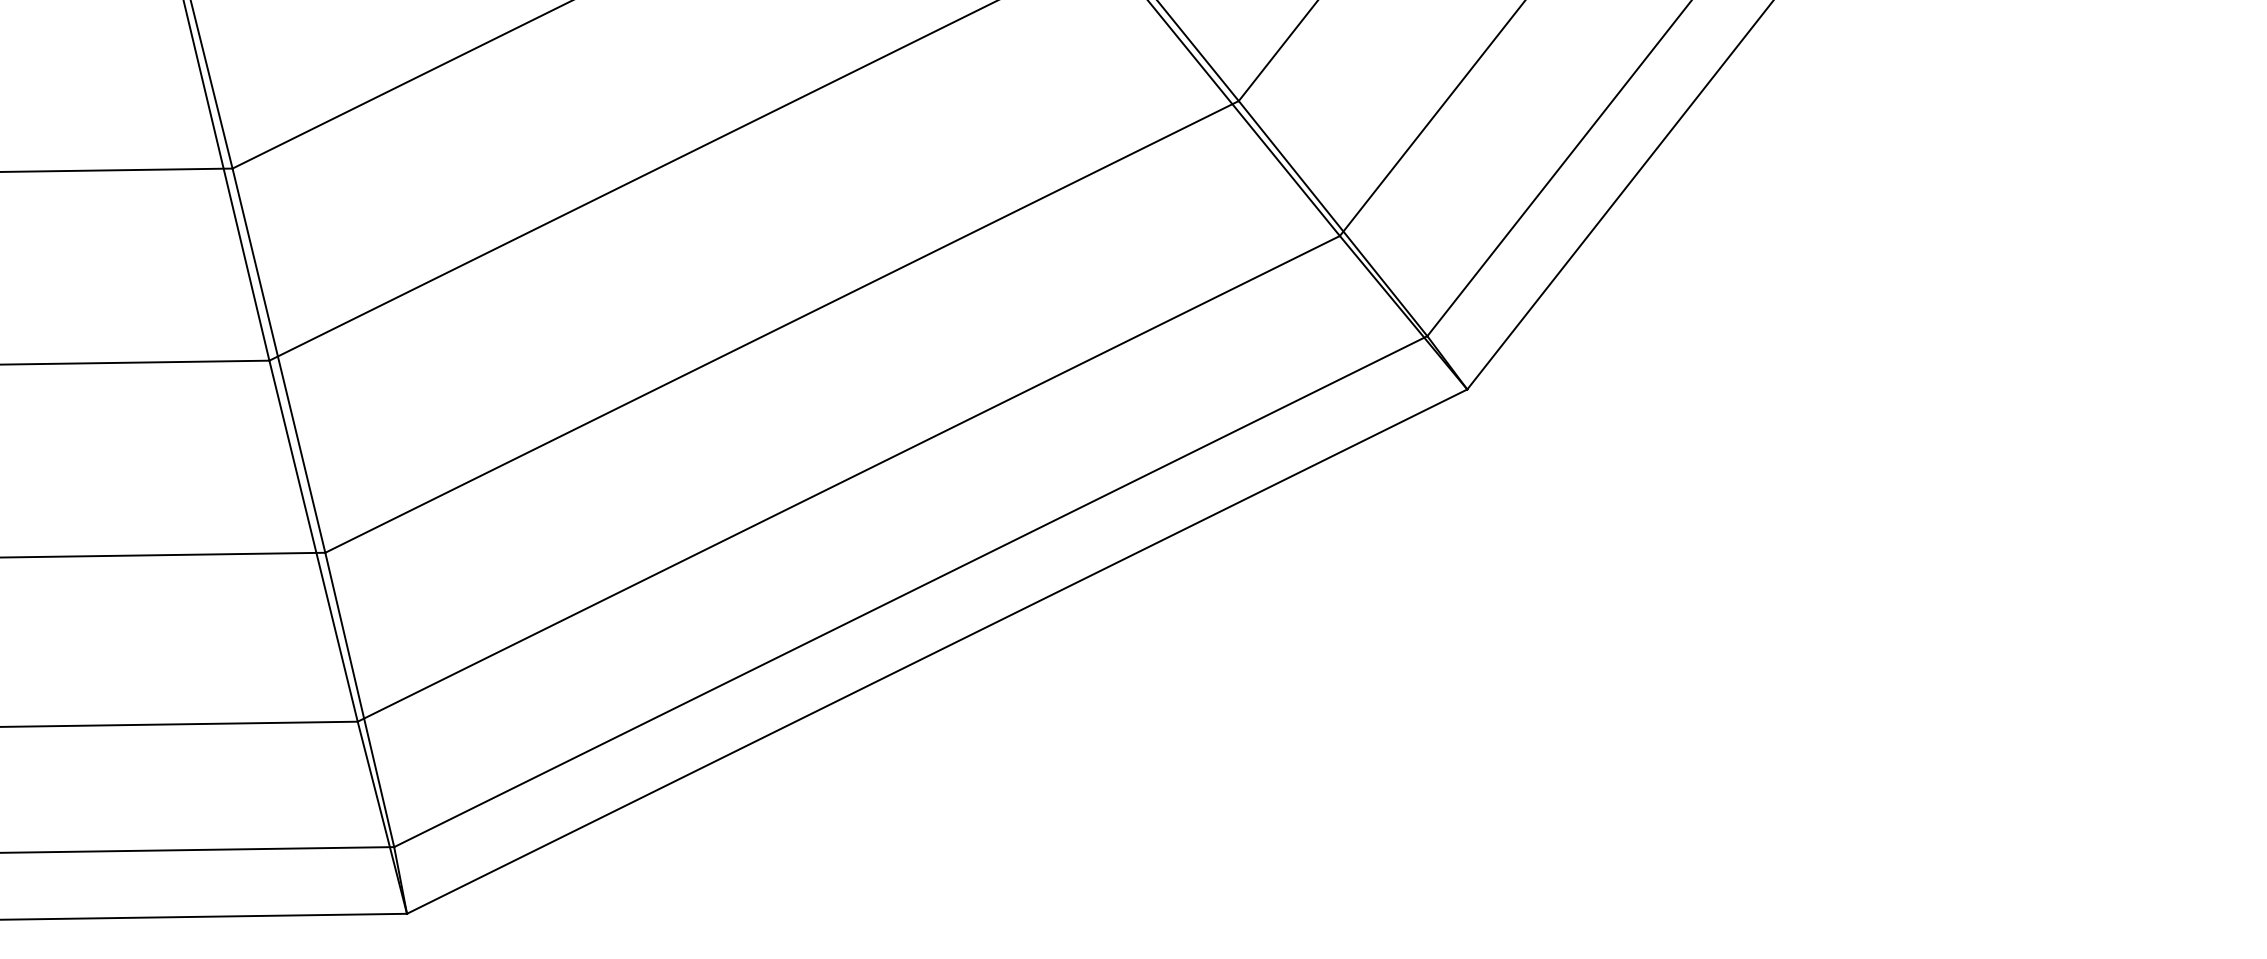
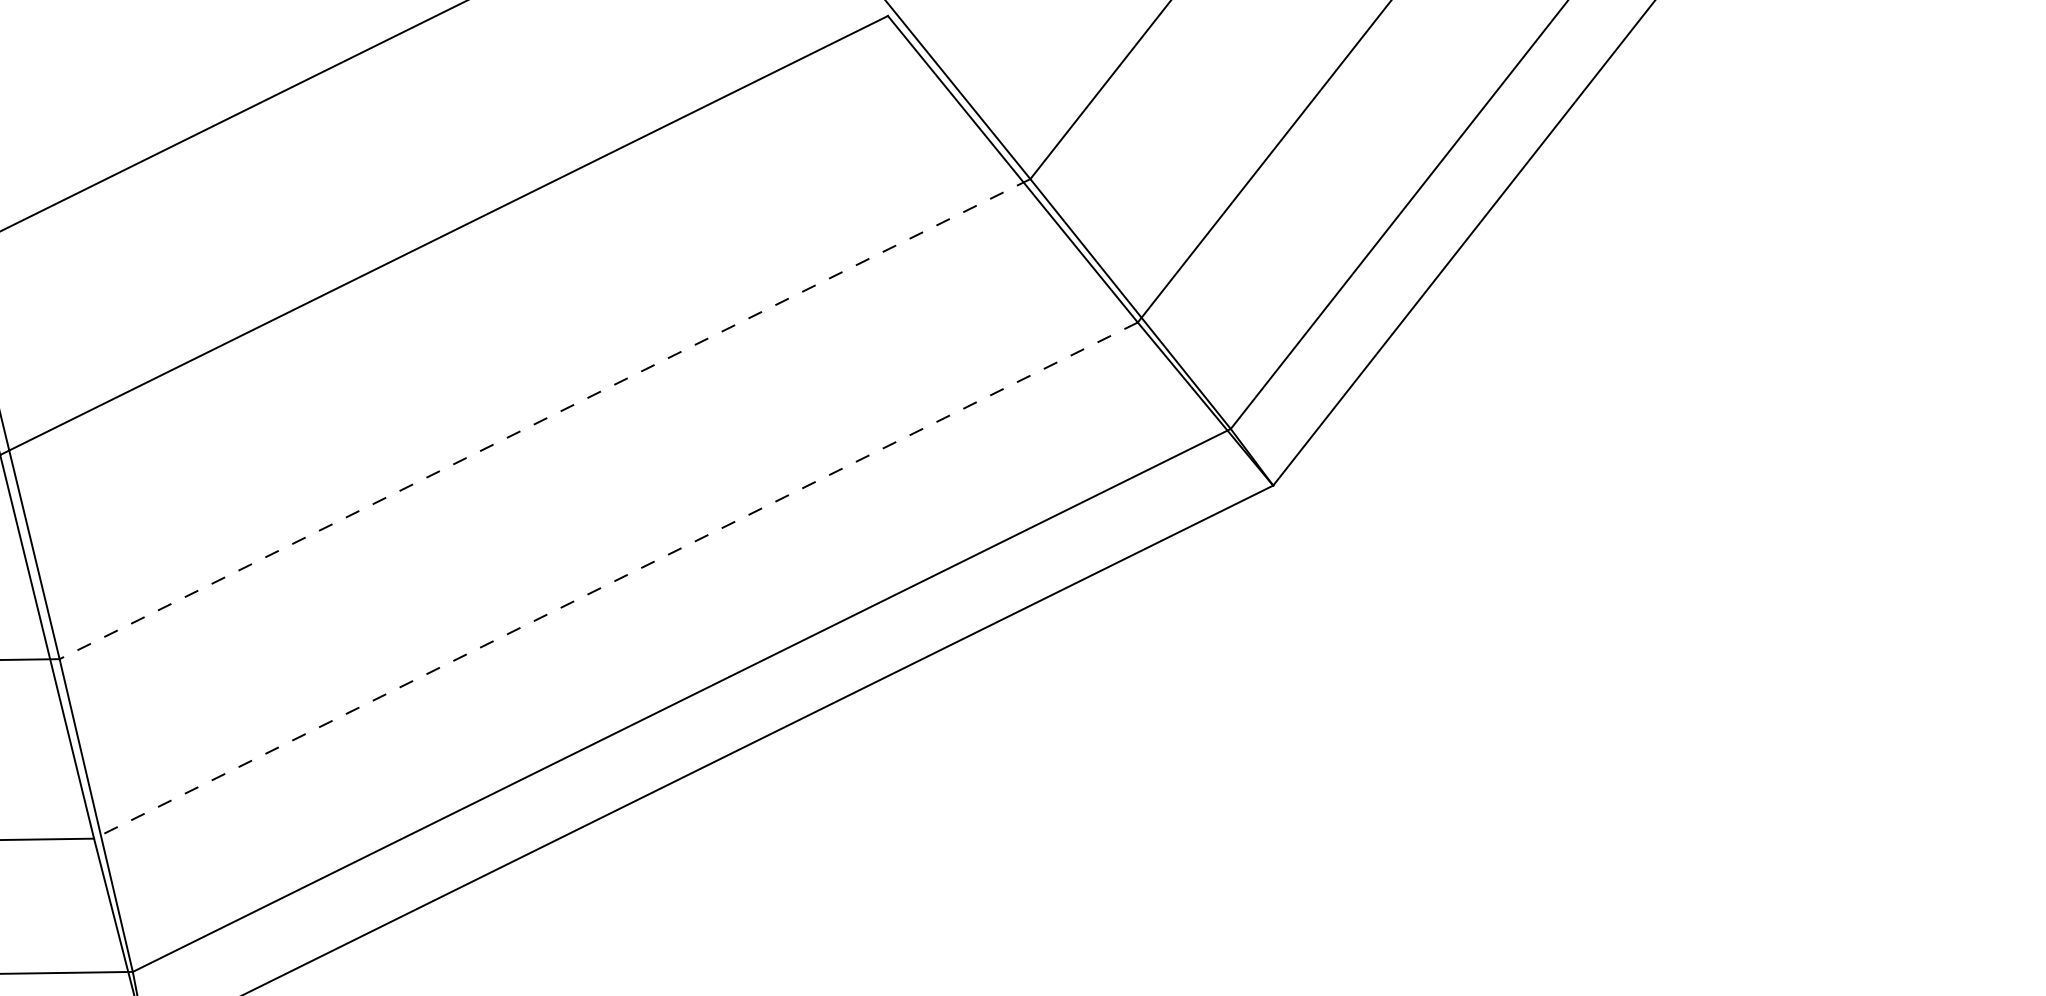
line: (782, 326) -> (545, 418), solid -> dashed
line: (848, 478) -> (615, 580), solid -> dashed

